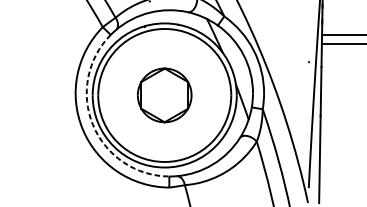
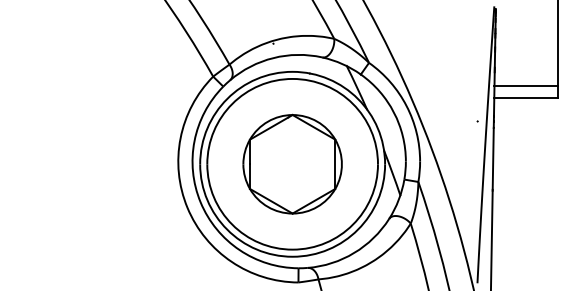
part: (164, 94) -> (292, 163), size x1.43
arc: (92, 125) -> (200, 202), dashed -> solid

